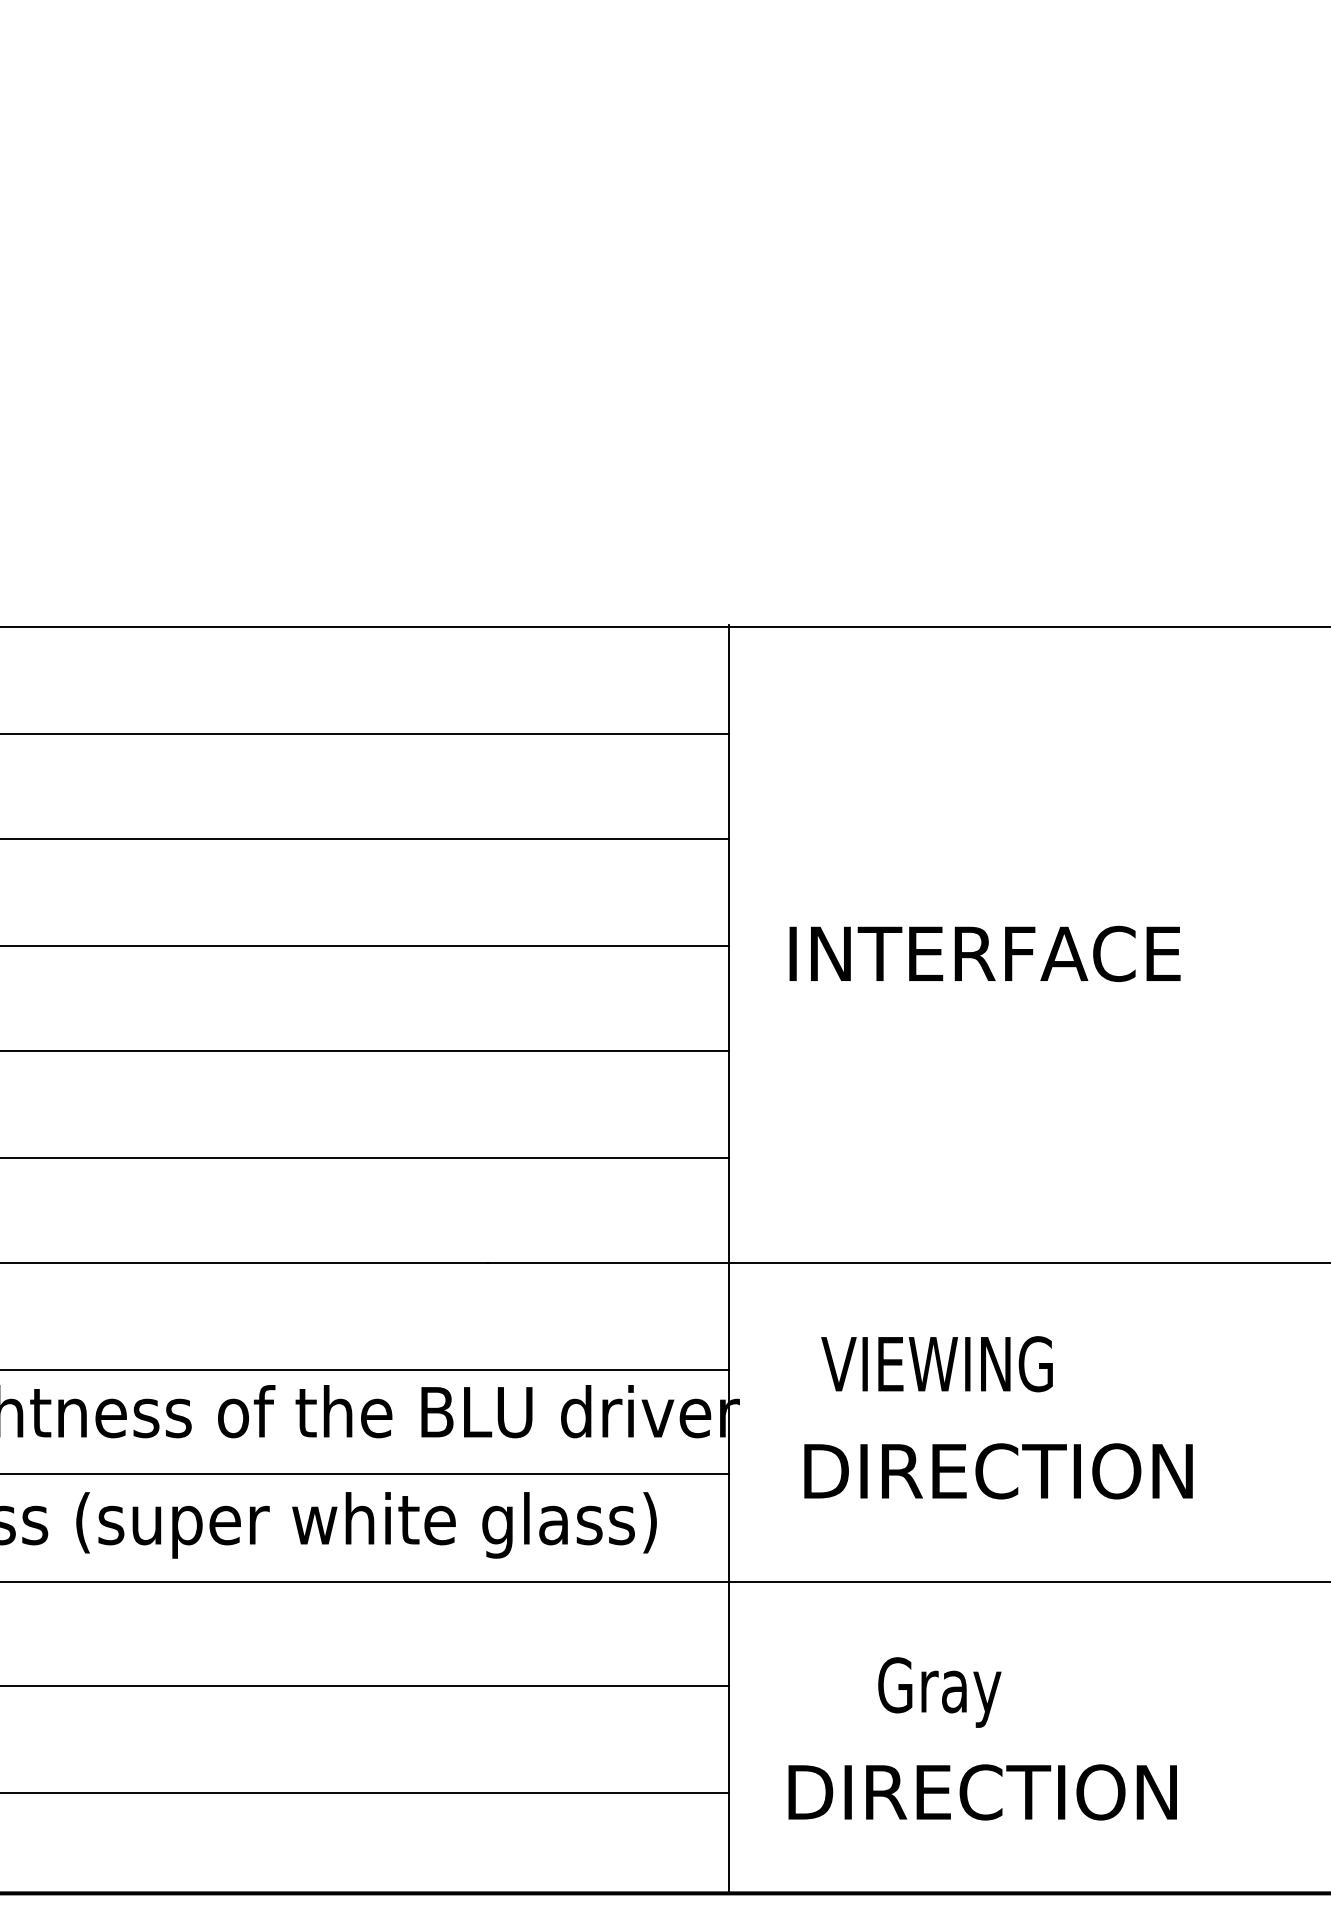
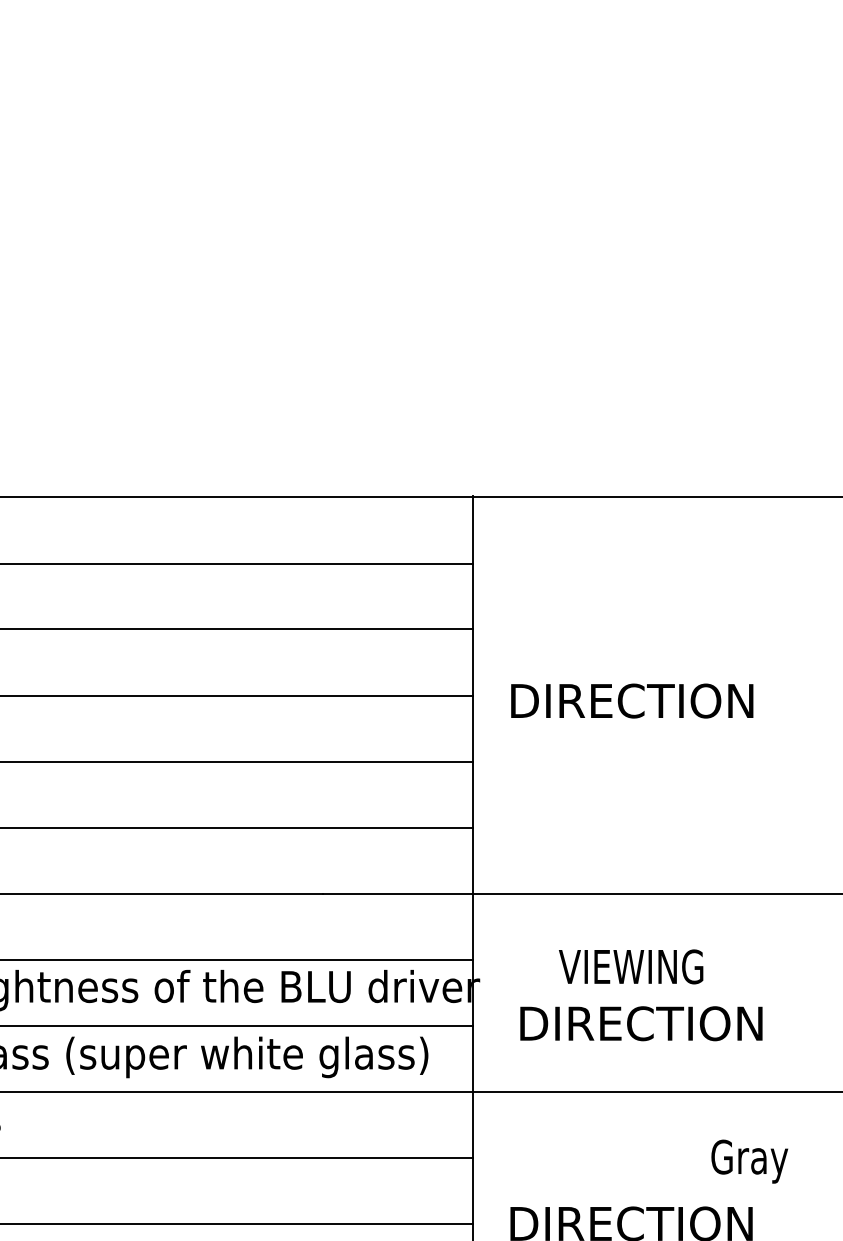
text: (987, 953) -> (634, 700), INTERFACE -> DIRECTION
text: (937, 1363) -> (631, 966), moved
text: (939, 1692) -> (749, 1161), moved

